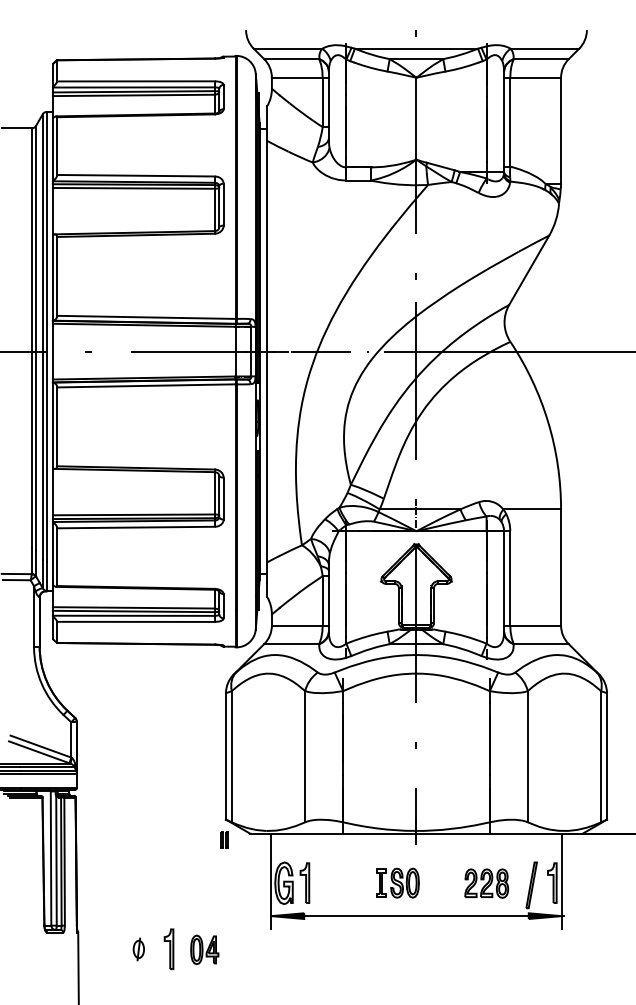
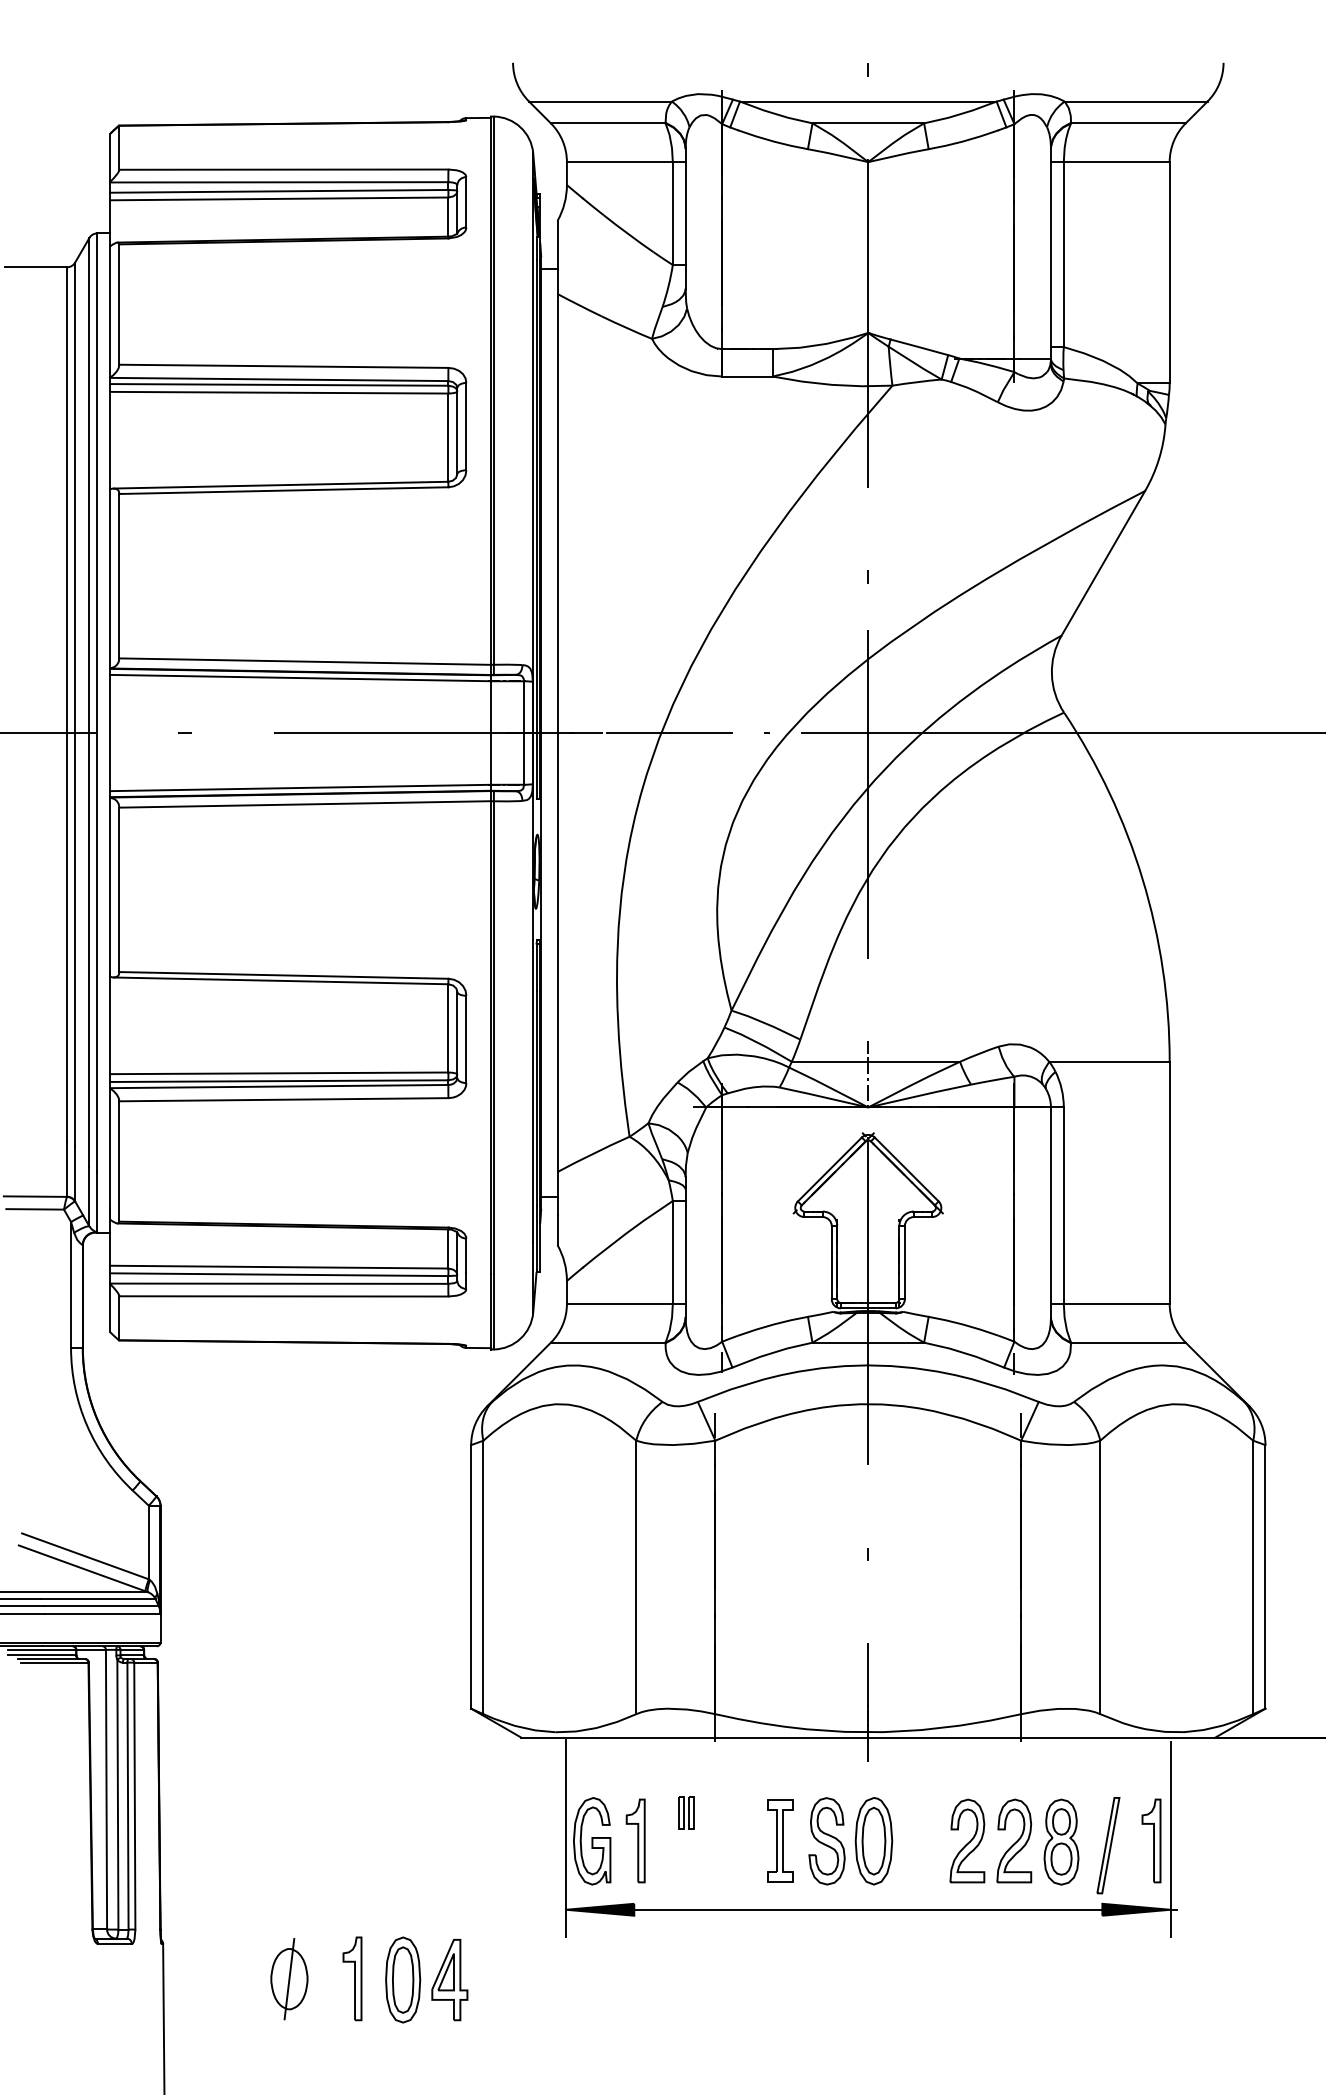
part: (224, 839) -> (686, 1812), moved
part: (397, 882) -> (828, 1839), size x1.43
part: (486, 883) -> (1014, 1841), size x1.43
part: (138, 949) -> (288, 1979), size x1.67
part: (204, 949) -> (426, 1979), size x1.43

